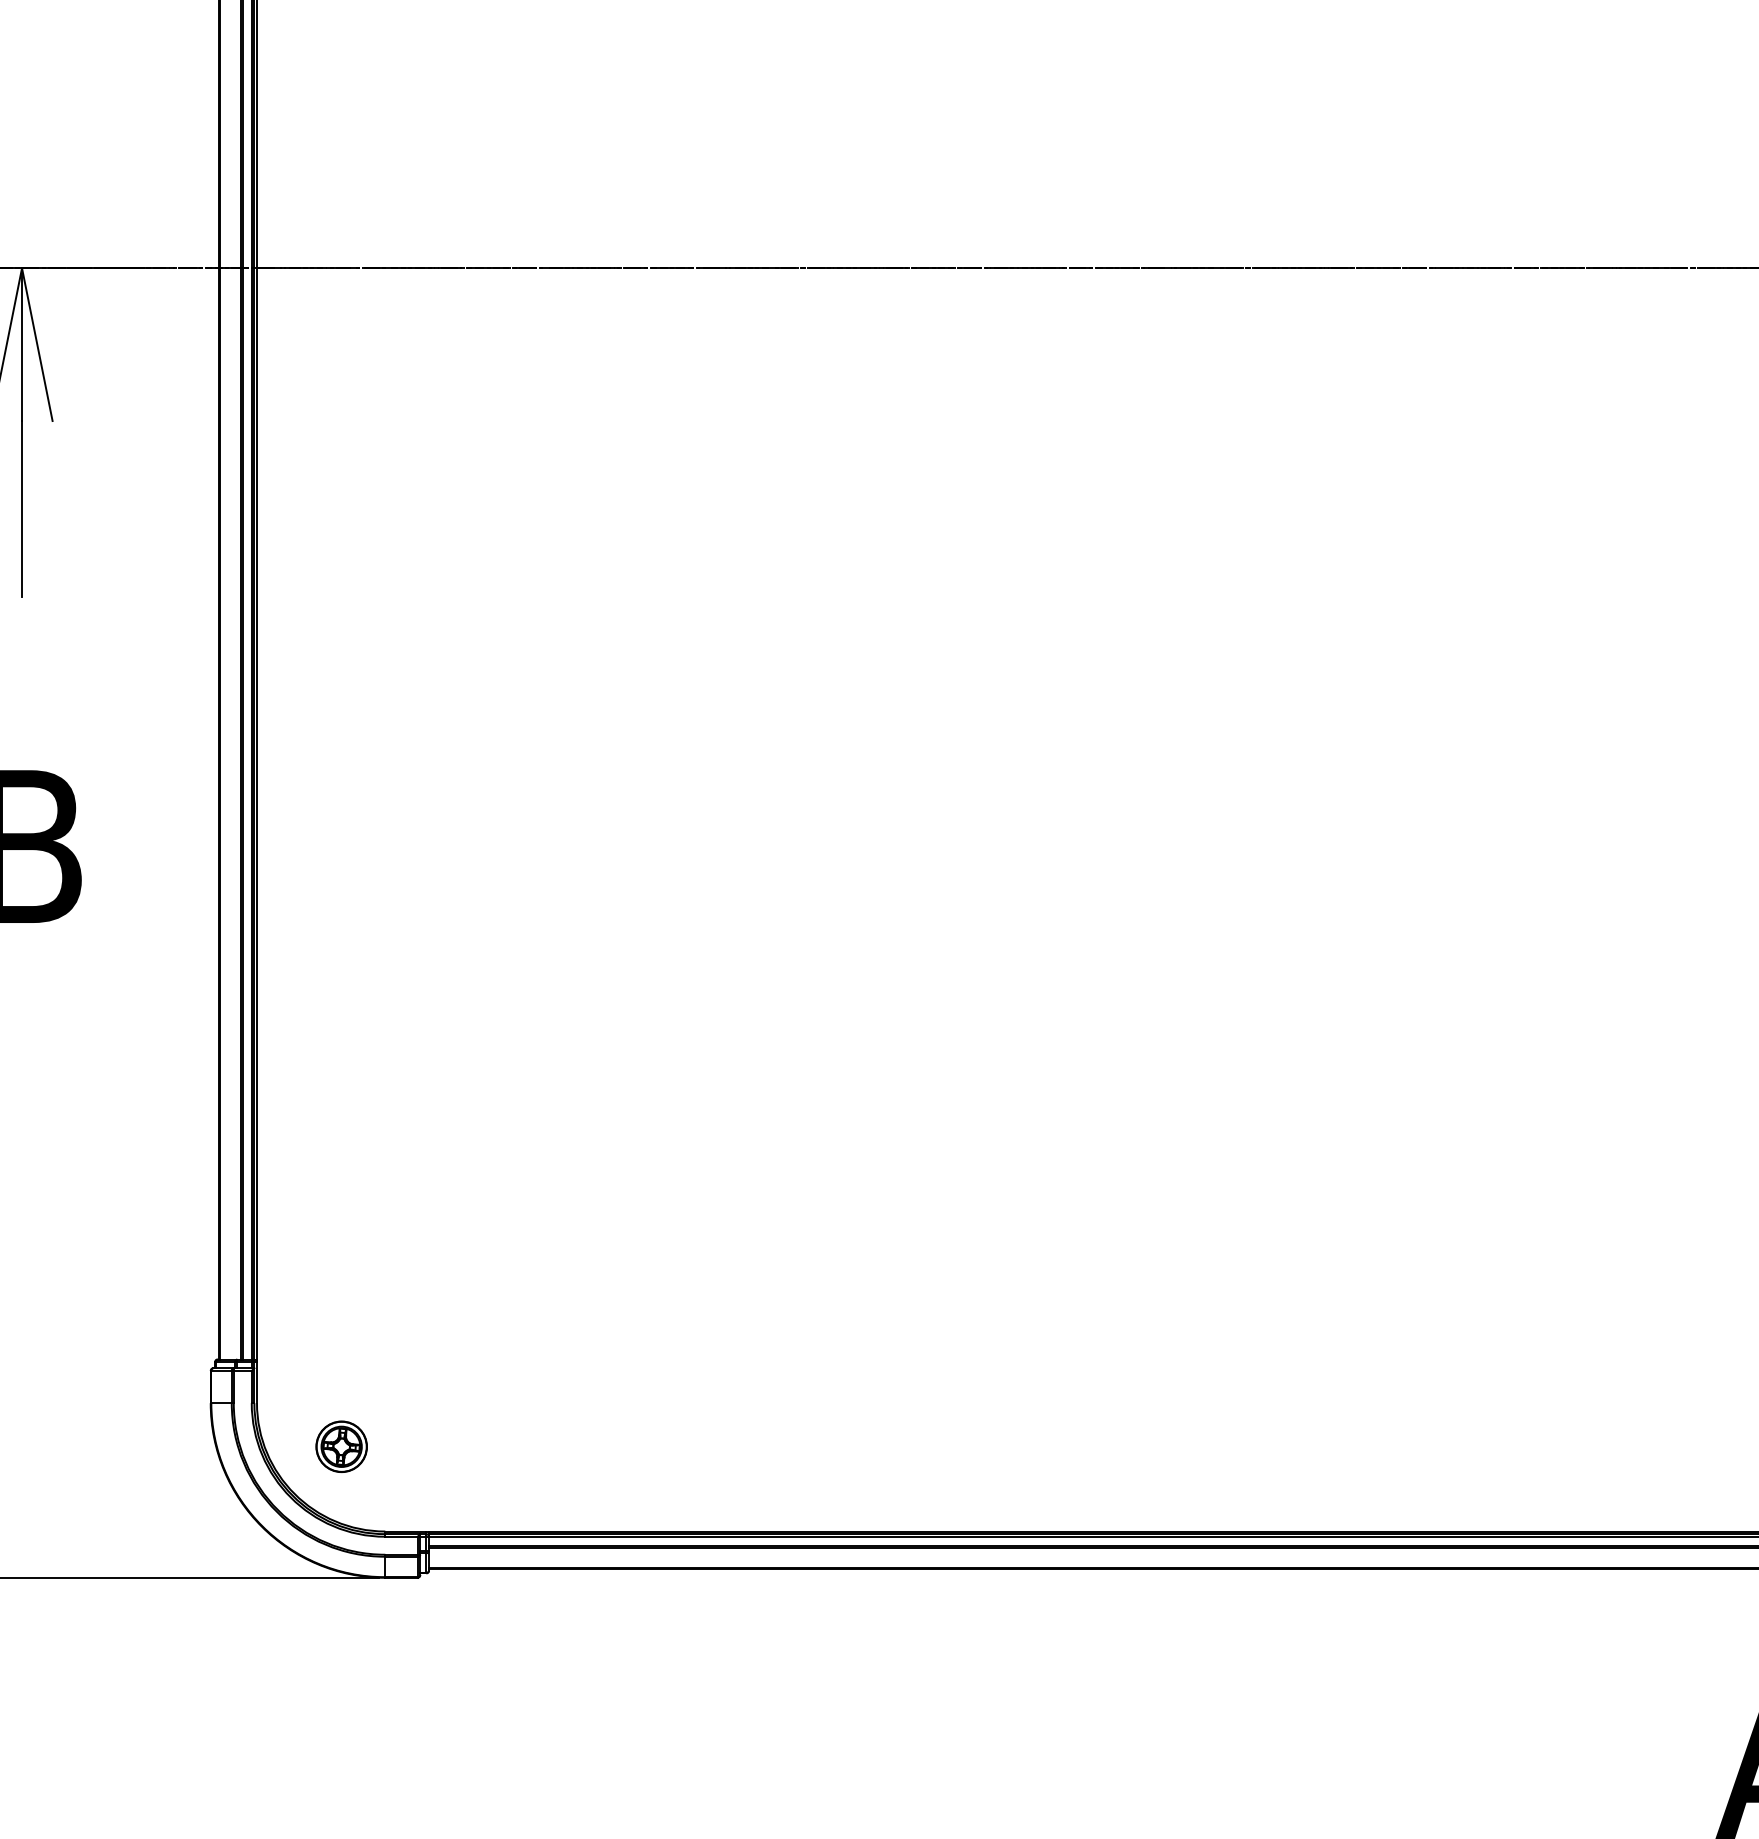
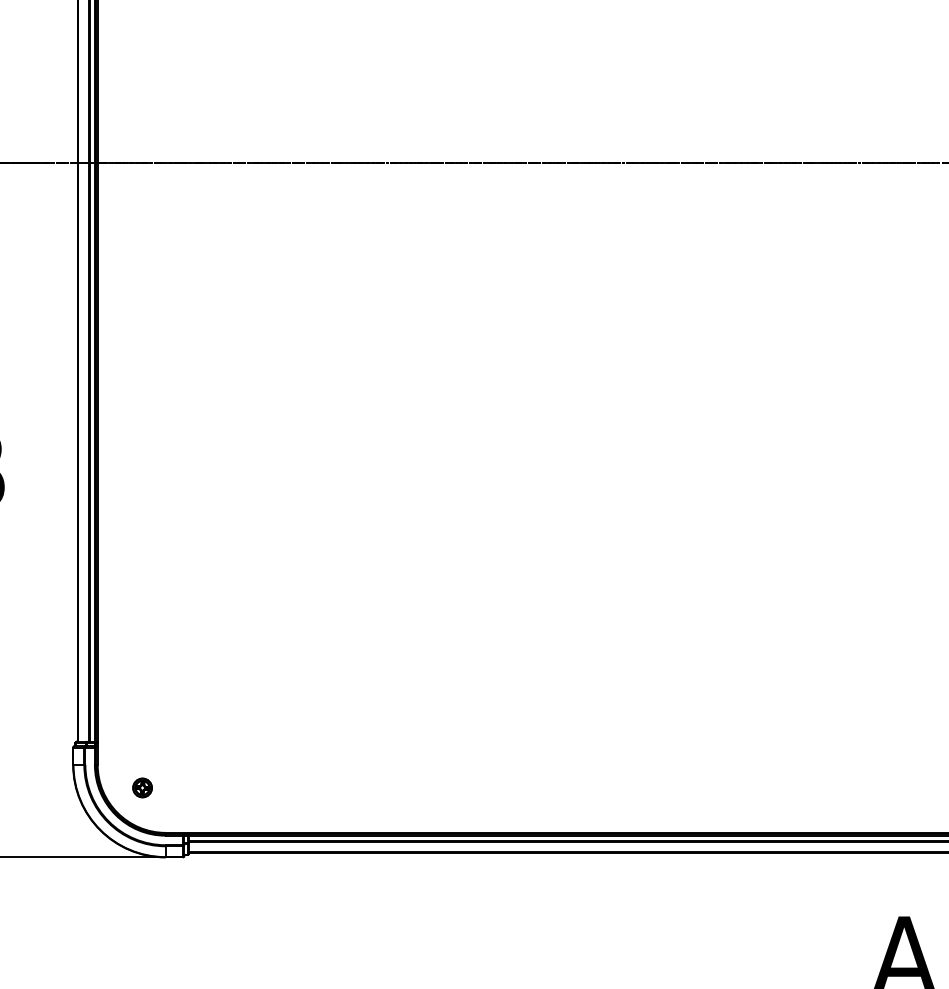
part: (341, 1445) -> (142, 787), size x0.7

